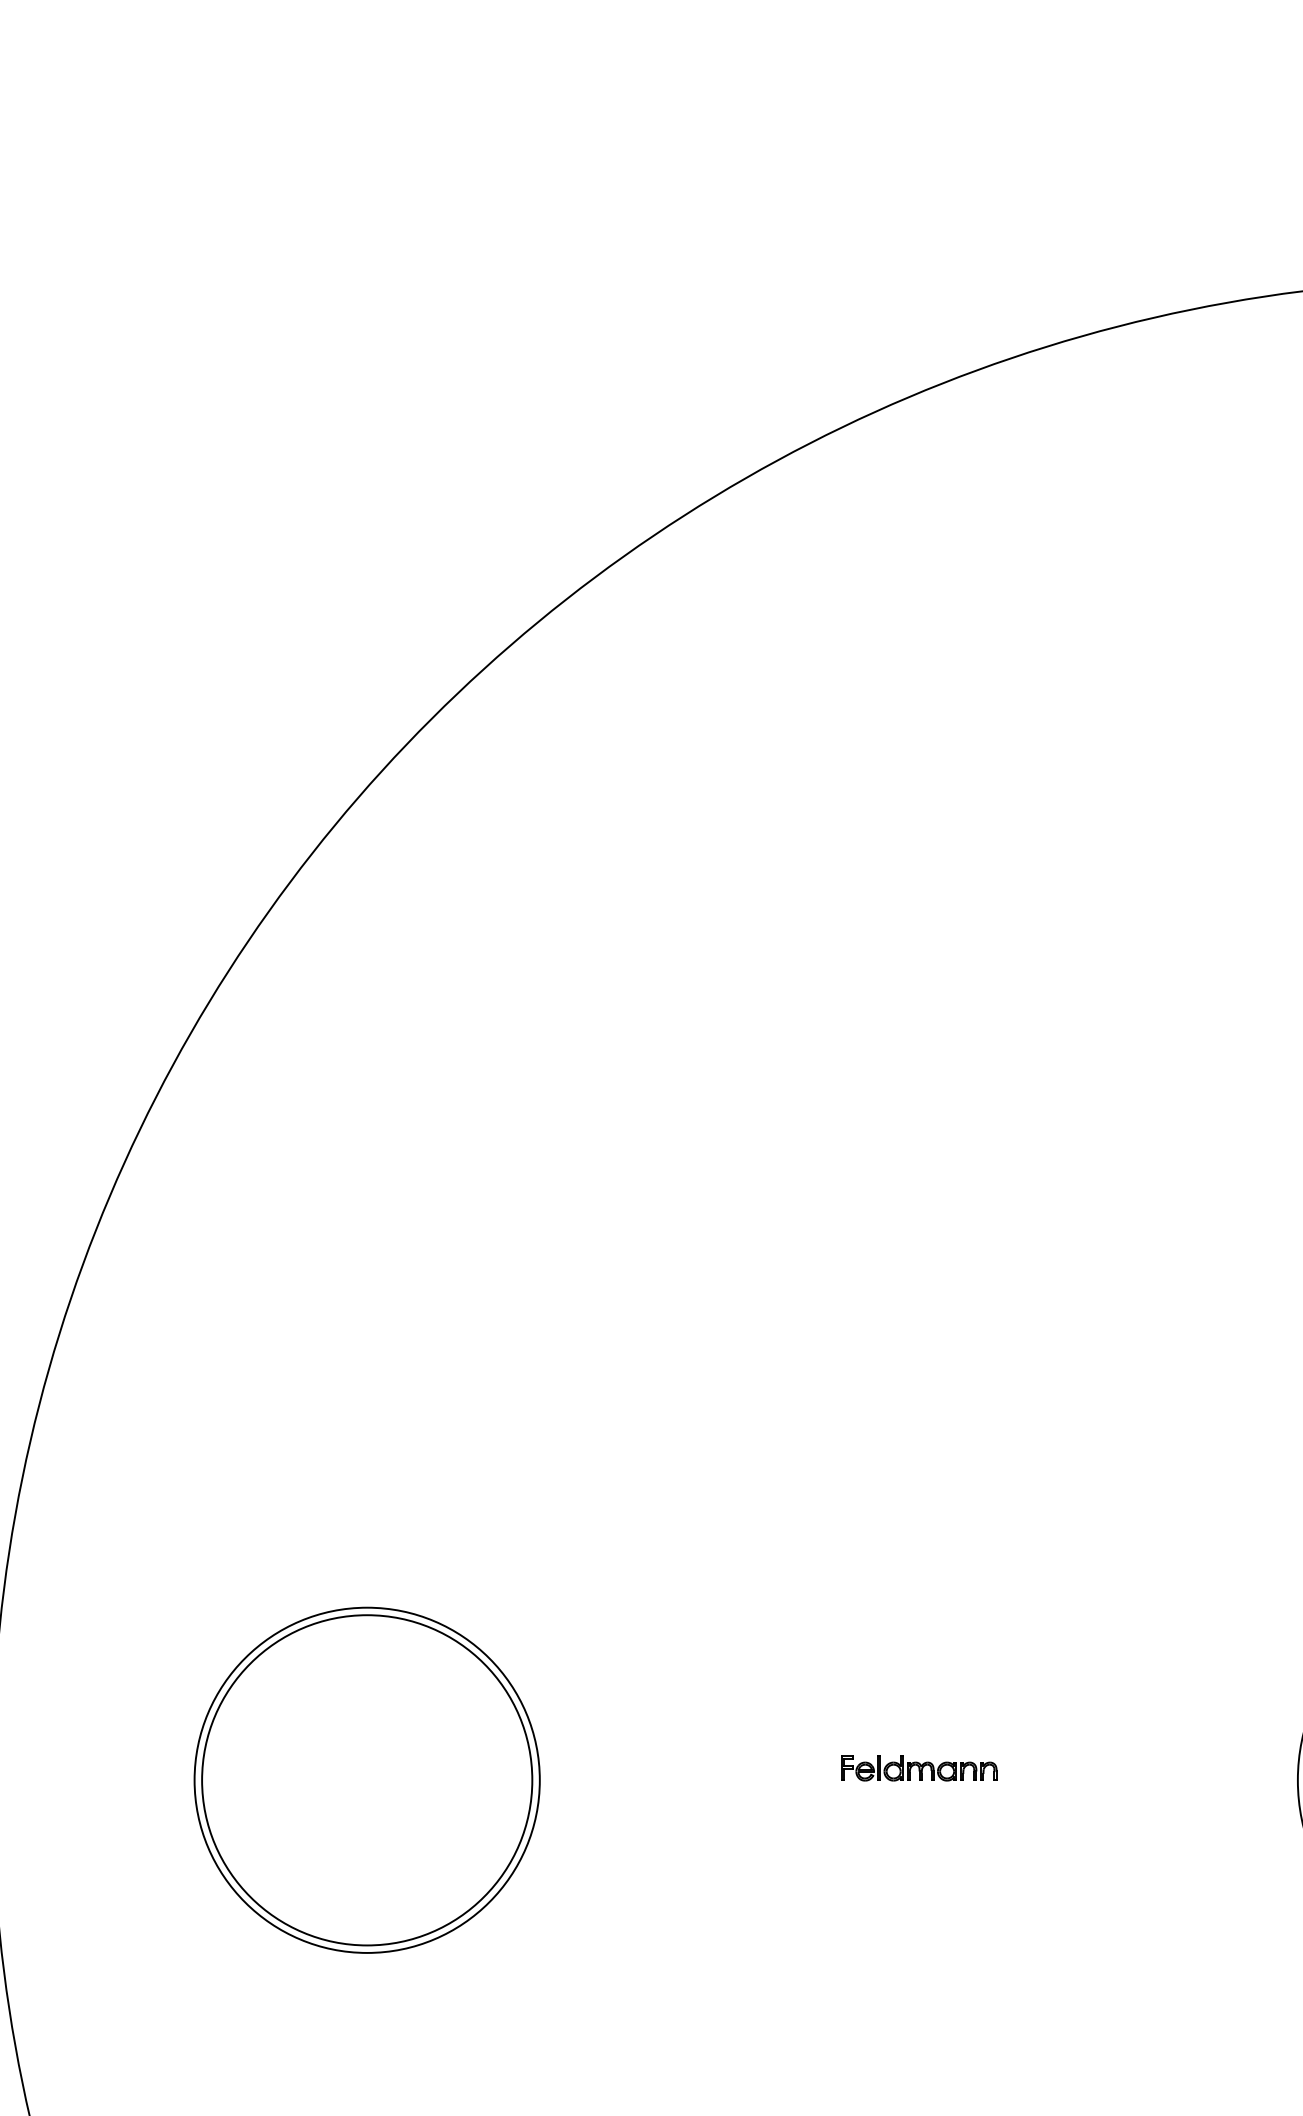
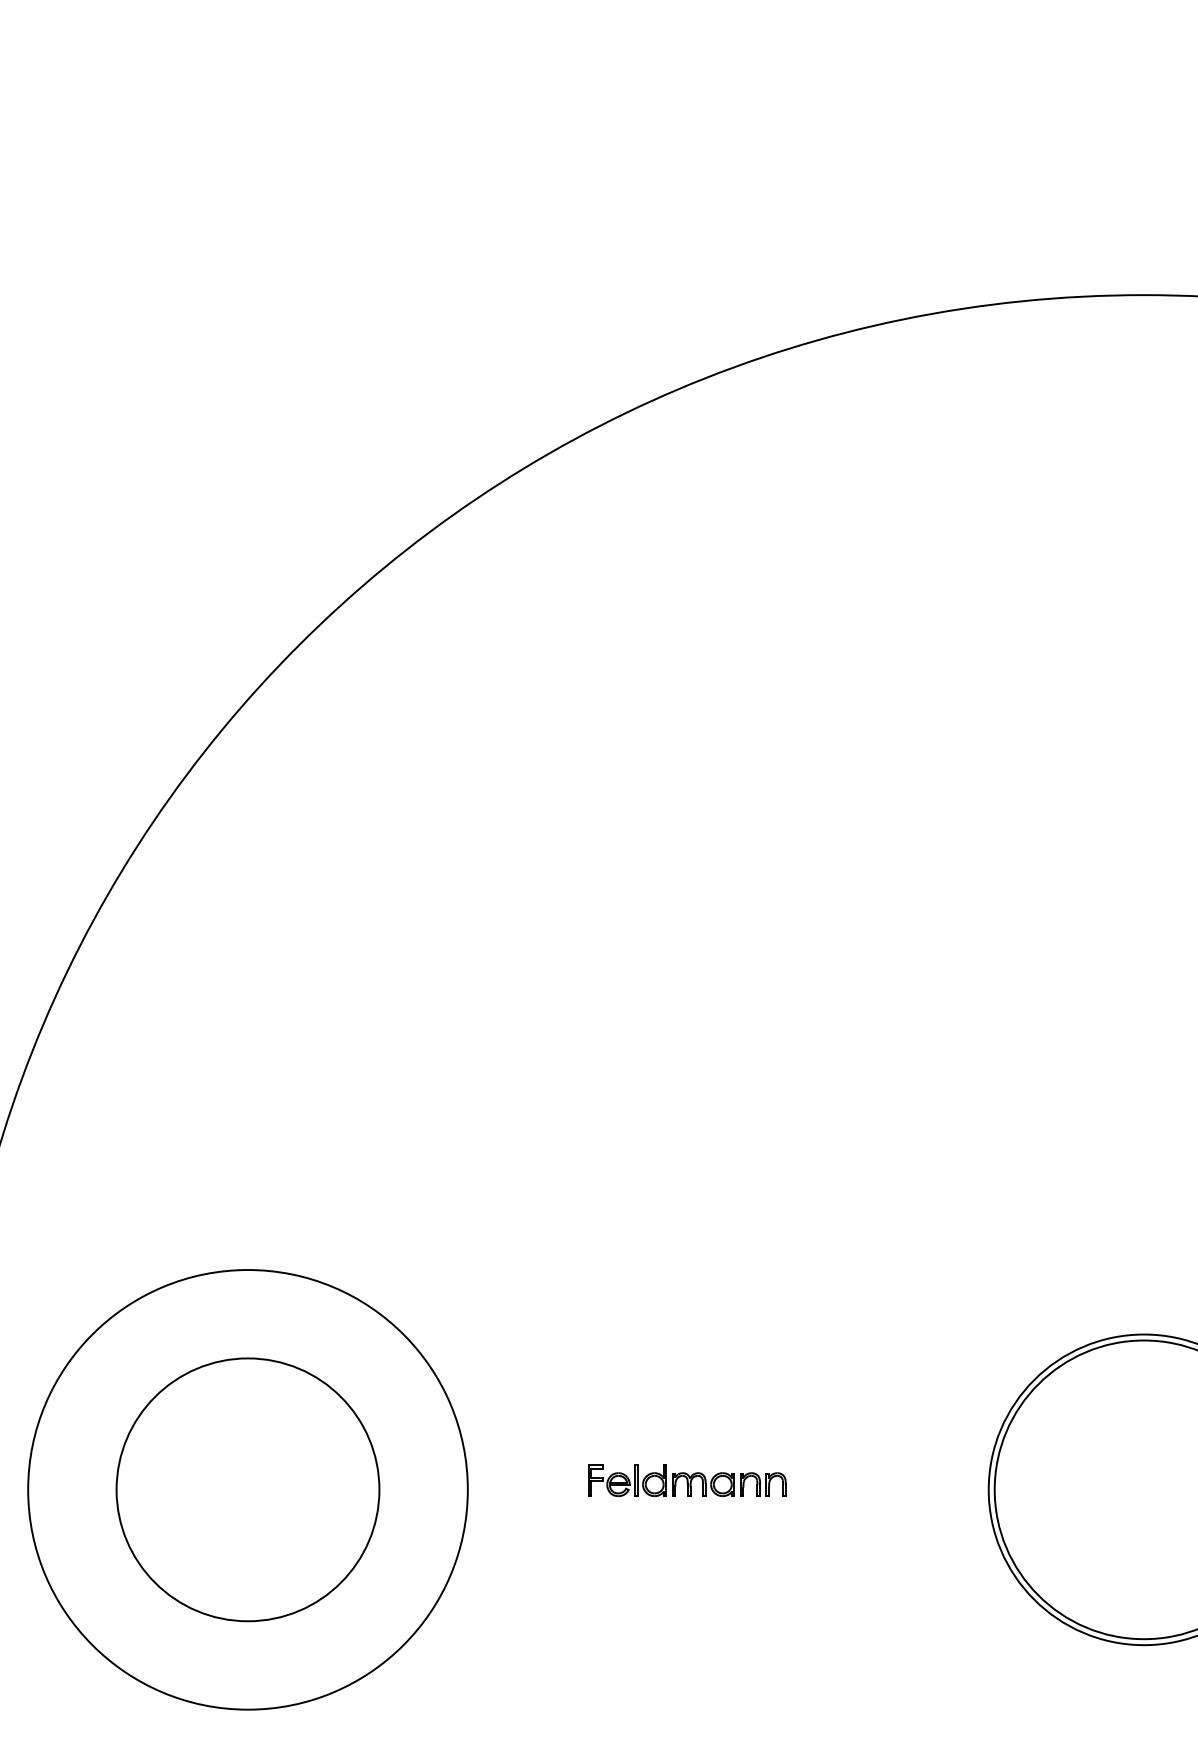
part: (919, 1767) -> (687, 1479), size x1.6
circle: (366, 1779) -> (247, 1489), size x1.6

